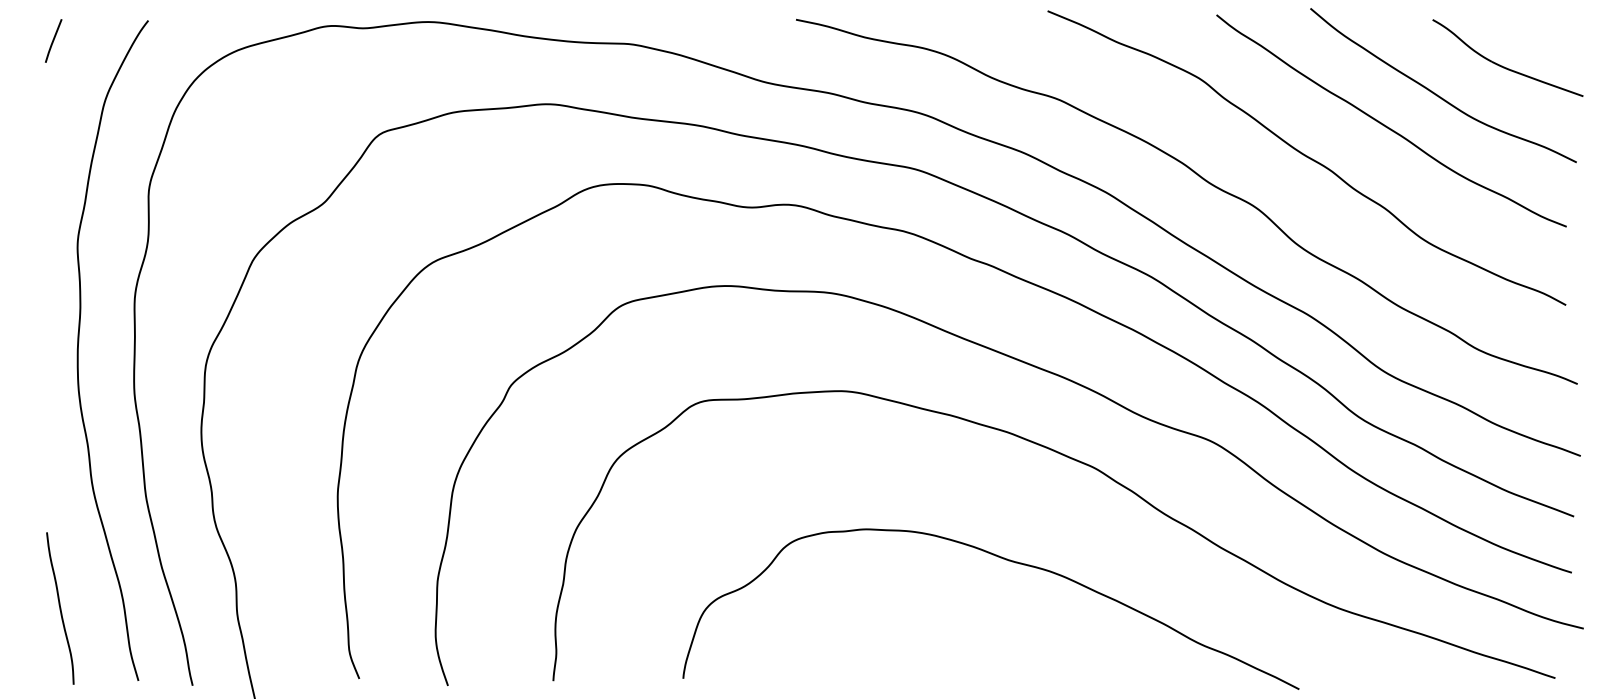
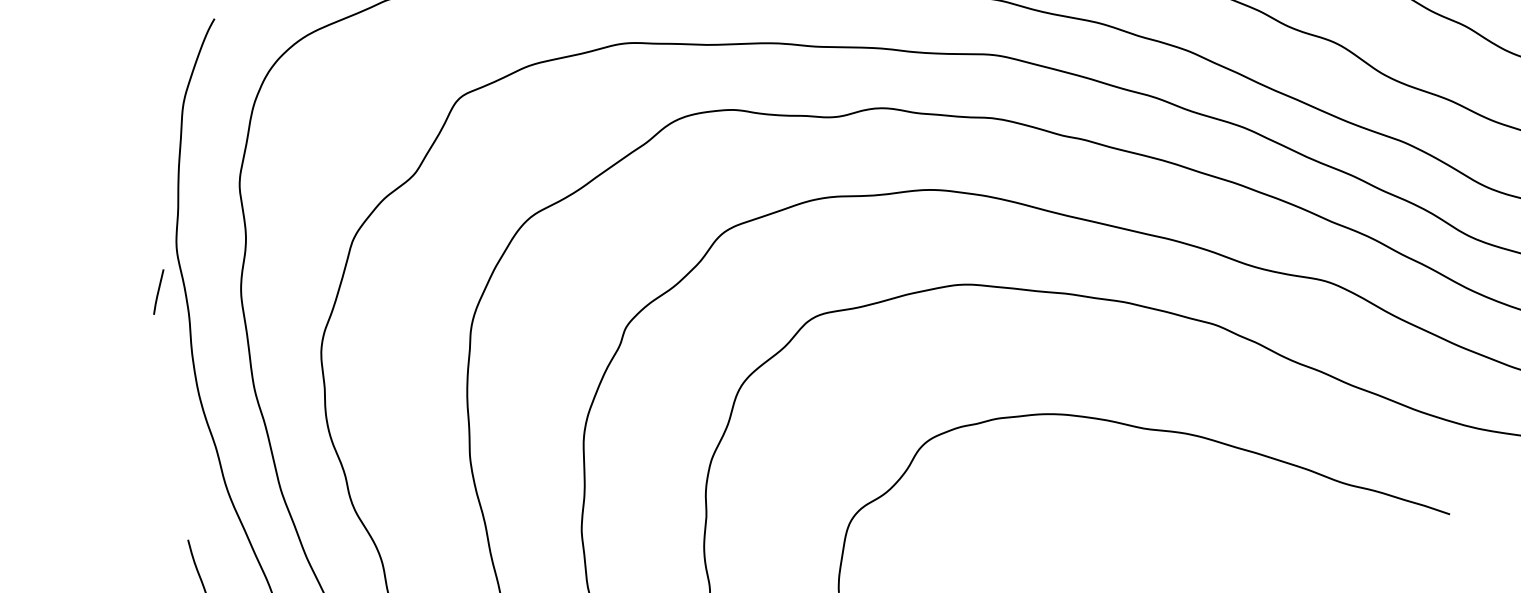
line: (53, 40) -> (158, 291), moved

